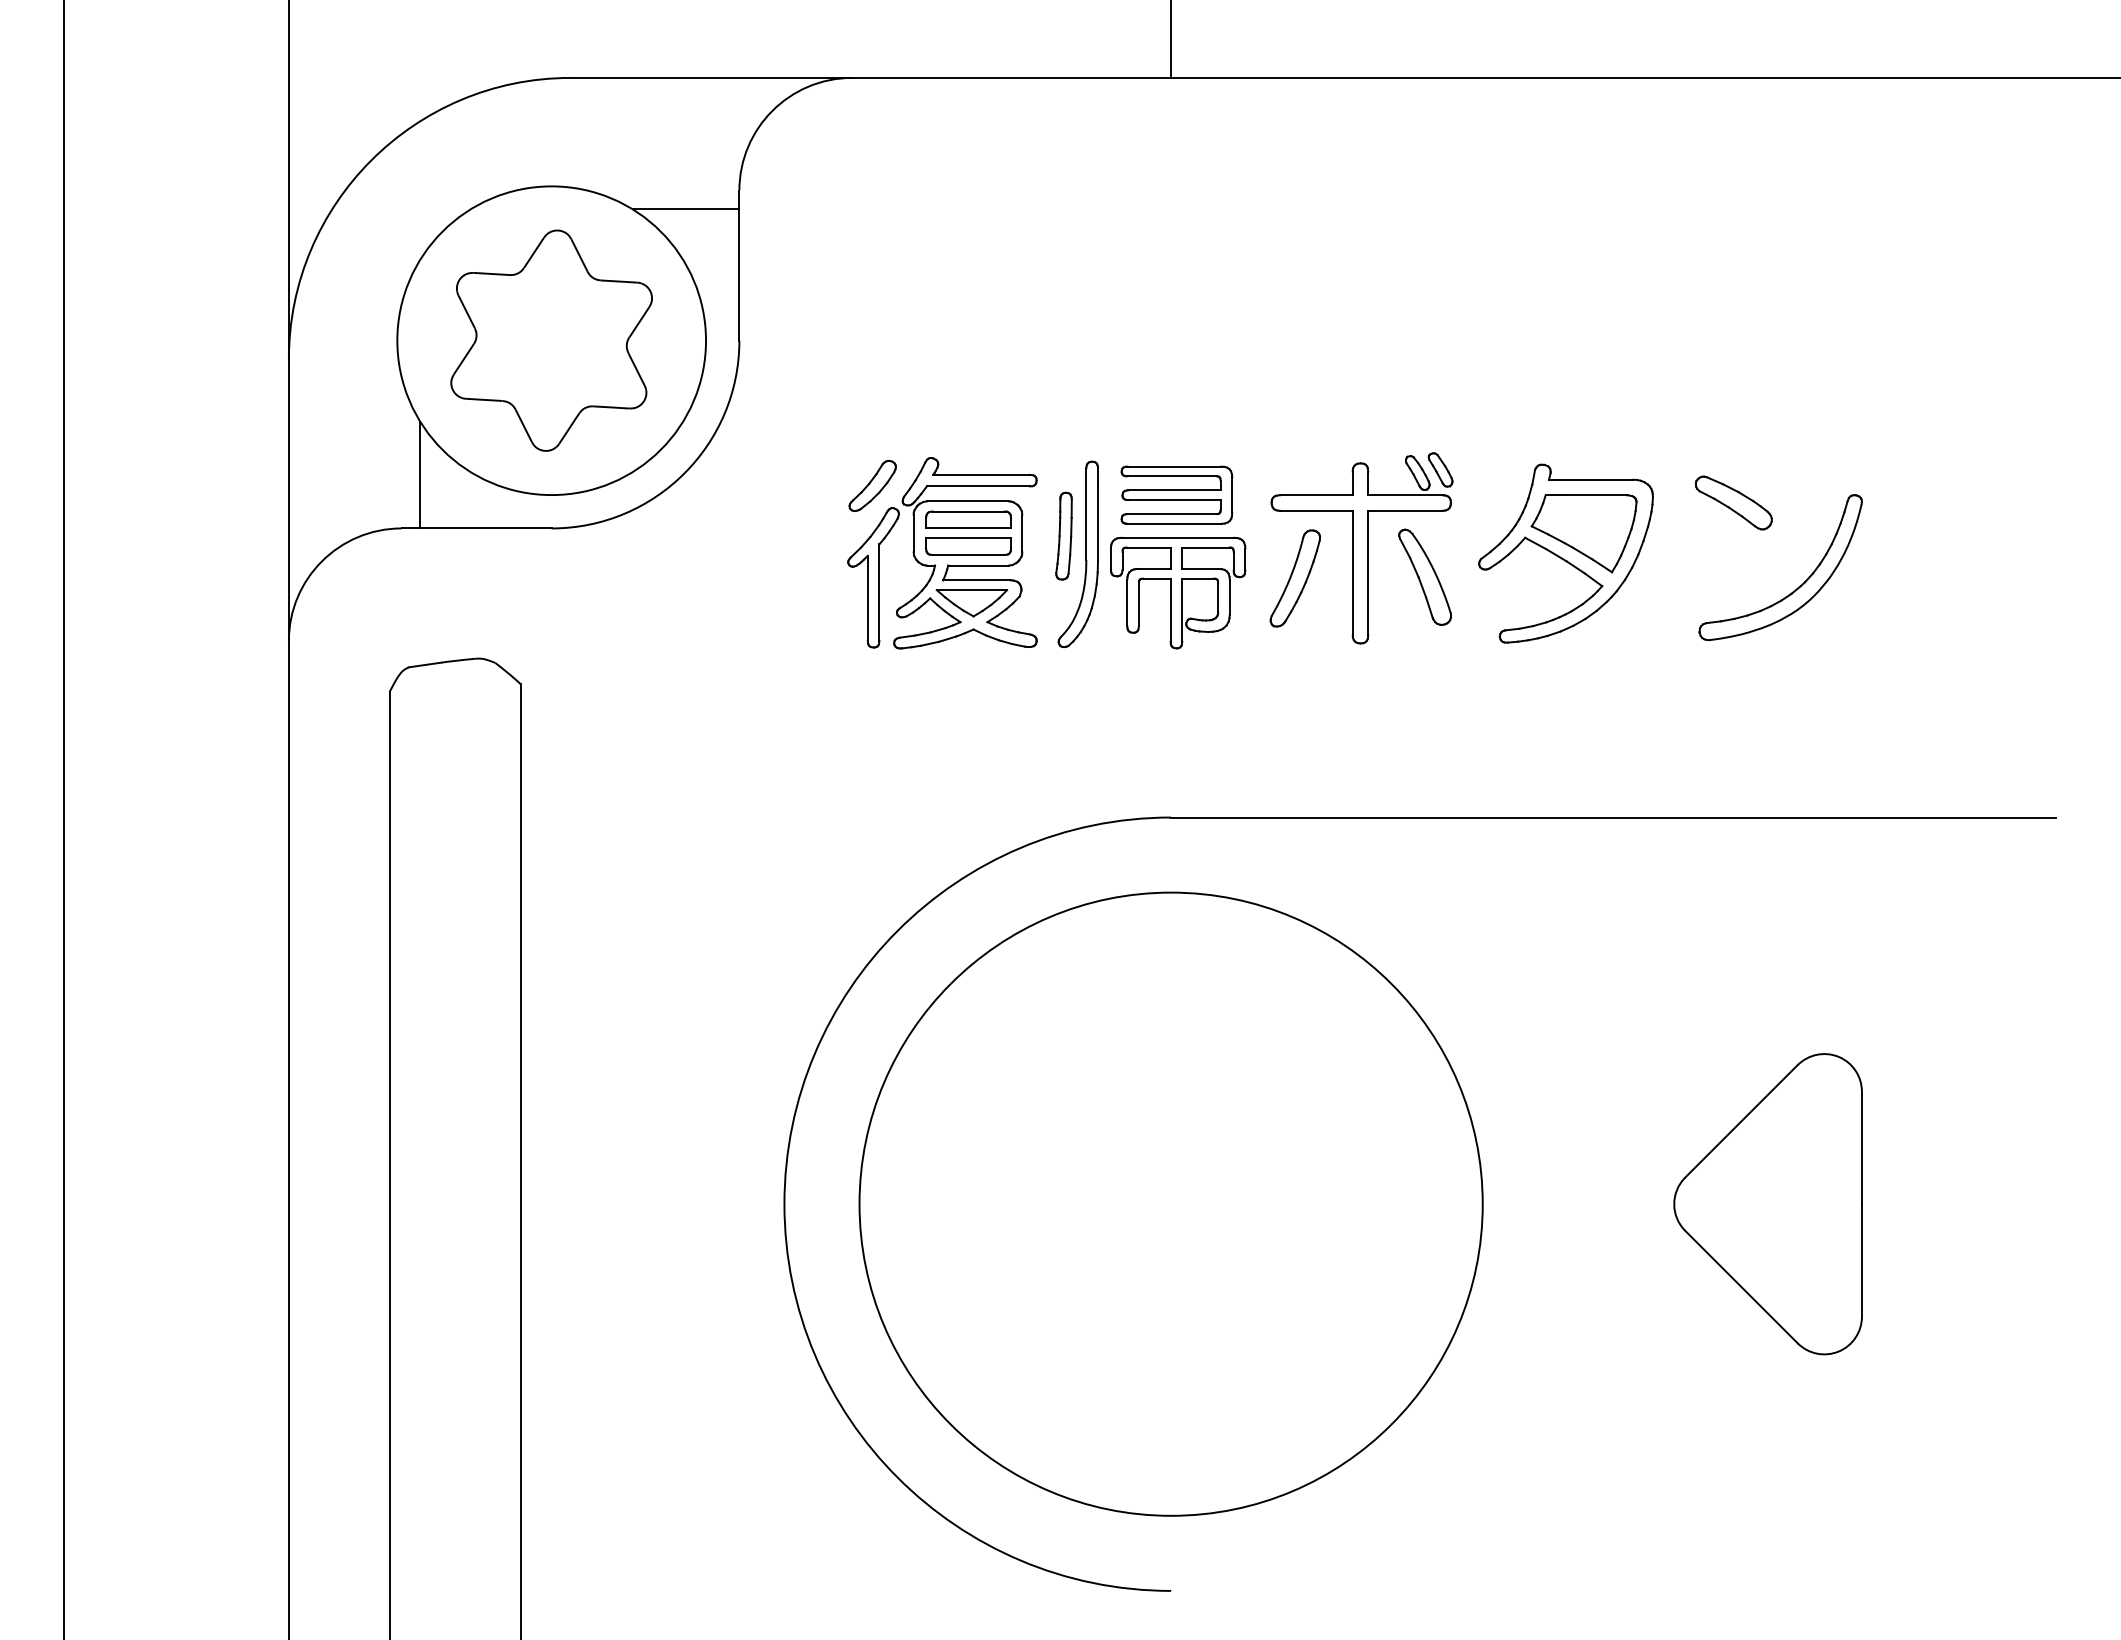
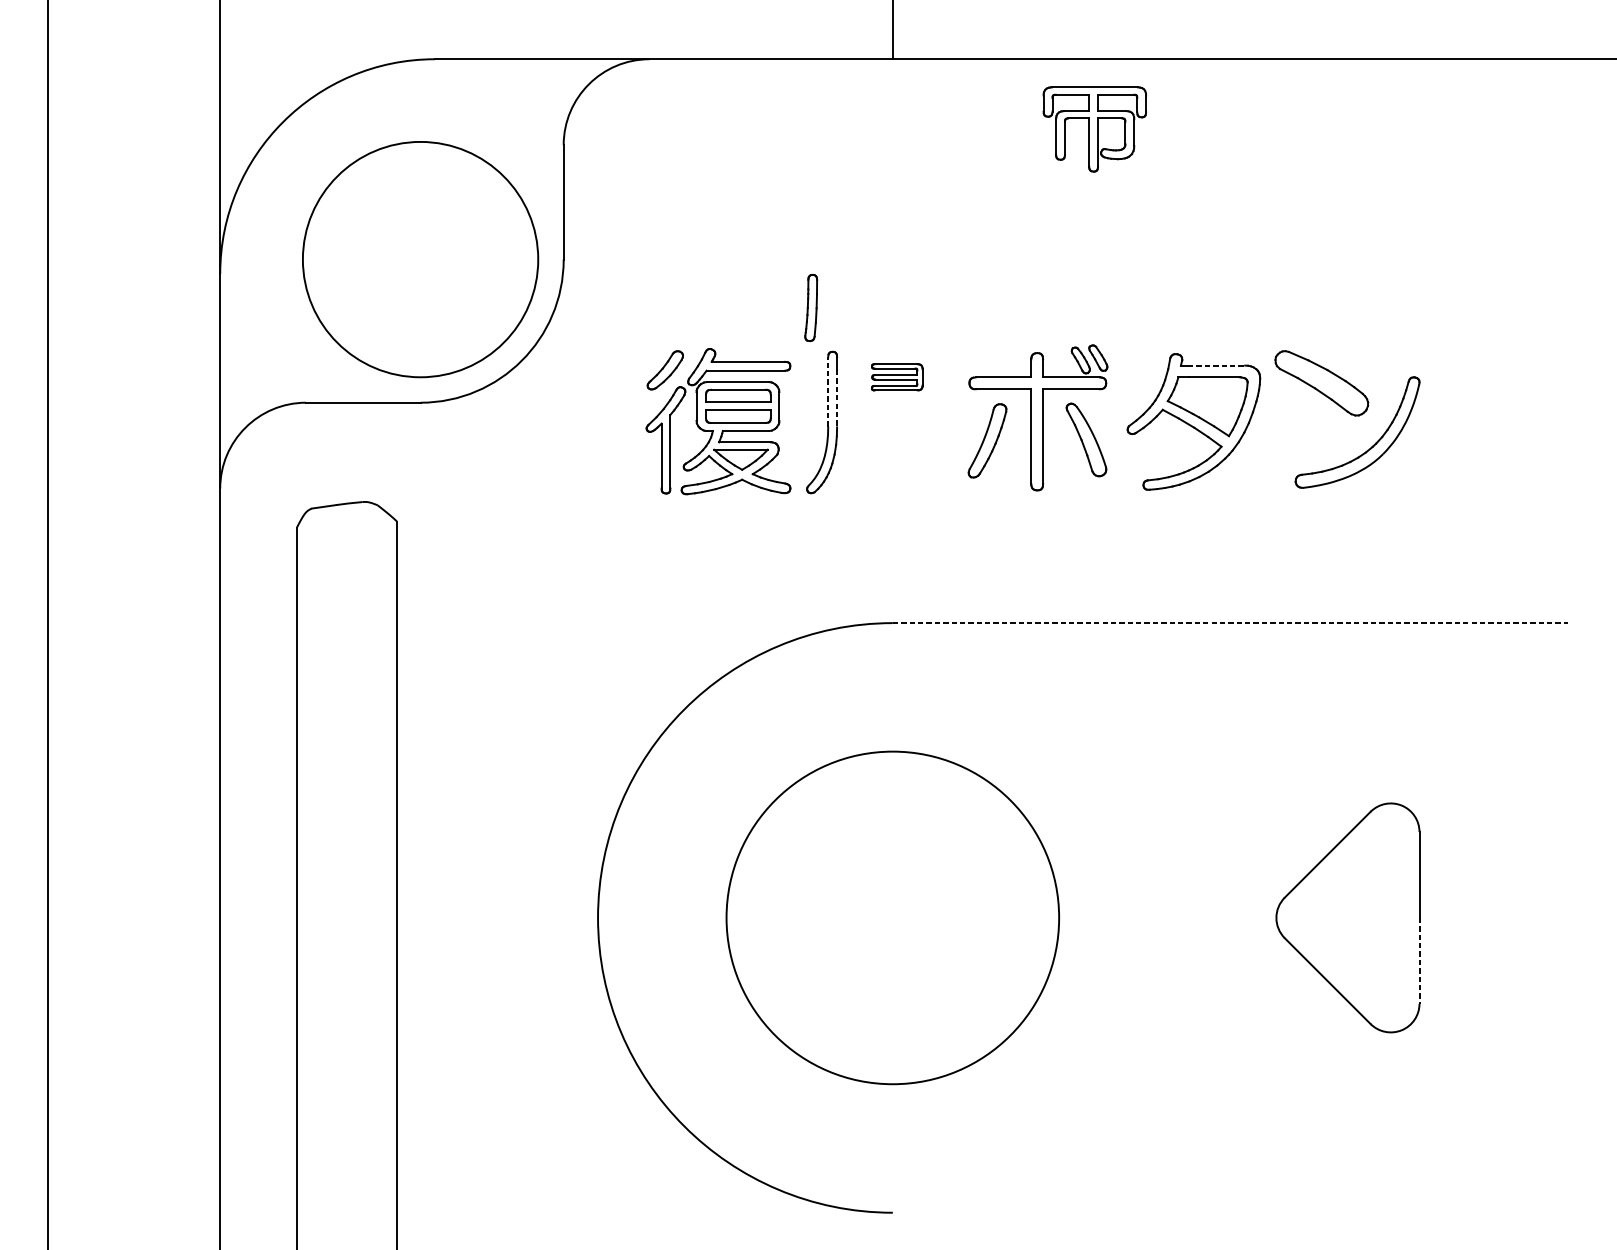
line: (685, 209) -> (522, 159), removed
part: (551, 340) -> (420, 259), removed
line: (420, 474) -> (320, 361), removed
line: (1596, 479) -> (1217, 365), solid -> dashed
part: (1176, 494) -> (896, 376), size x0.6
part: (1733, 502) -> (1321, 382), size x1.6
line: (1086, 514) -> (828, 392), solid -> dashed
line: (1098, 523) -> (837, 398), solid -> dashed
part: (1063, 535) -> (810, 307), moved
part: (1178, 592) -> (1095, 129), moved
line: (1613, 817) -> (1230, 623), solid -> dashed
circle: (1170, 1203) -> (892, 917), size x0.7
line: (1861, 1261) -> (1419, 961), solid -> dashed

